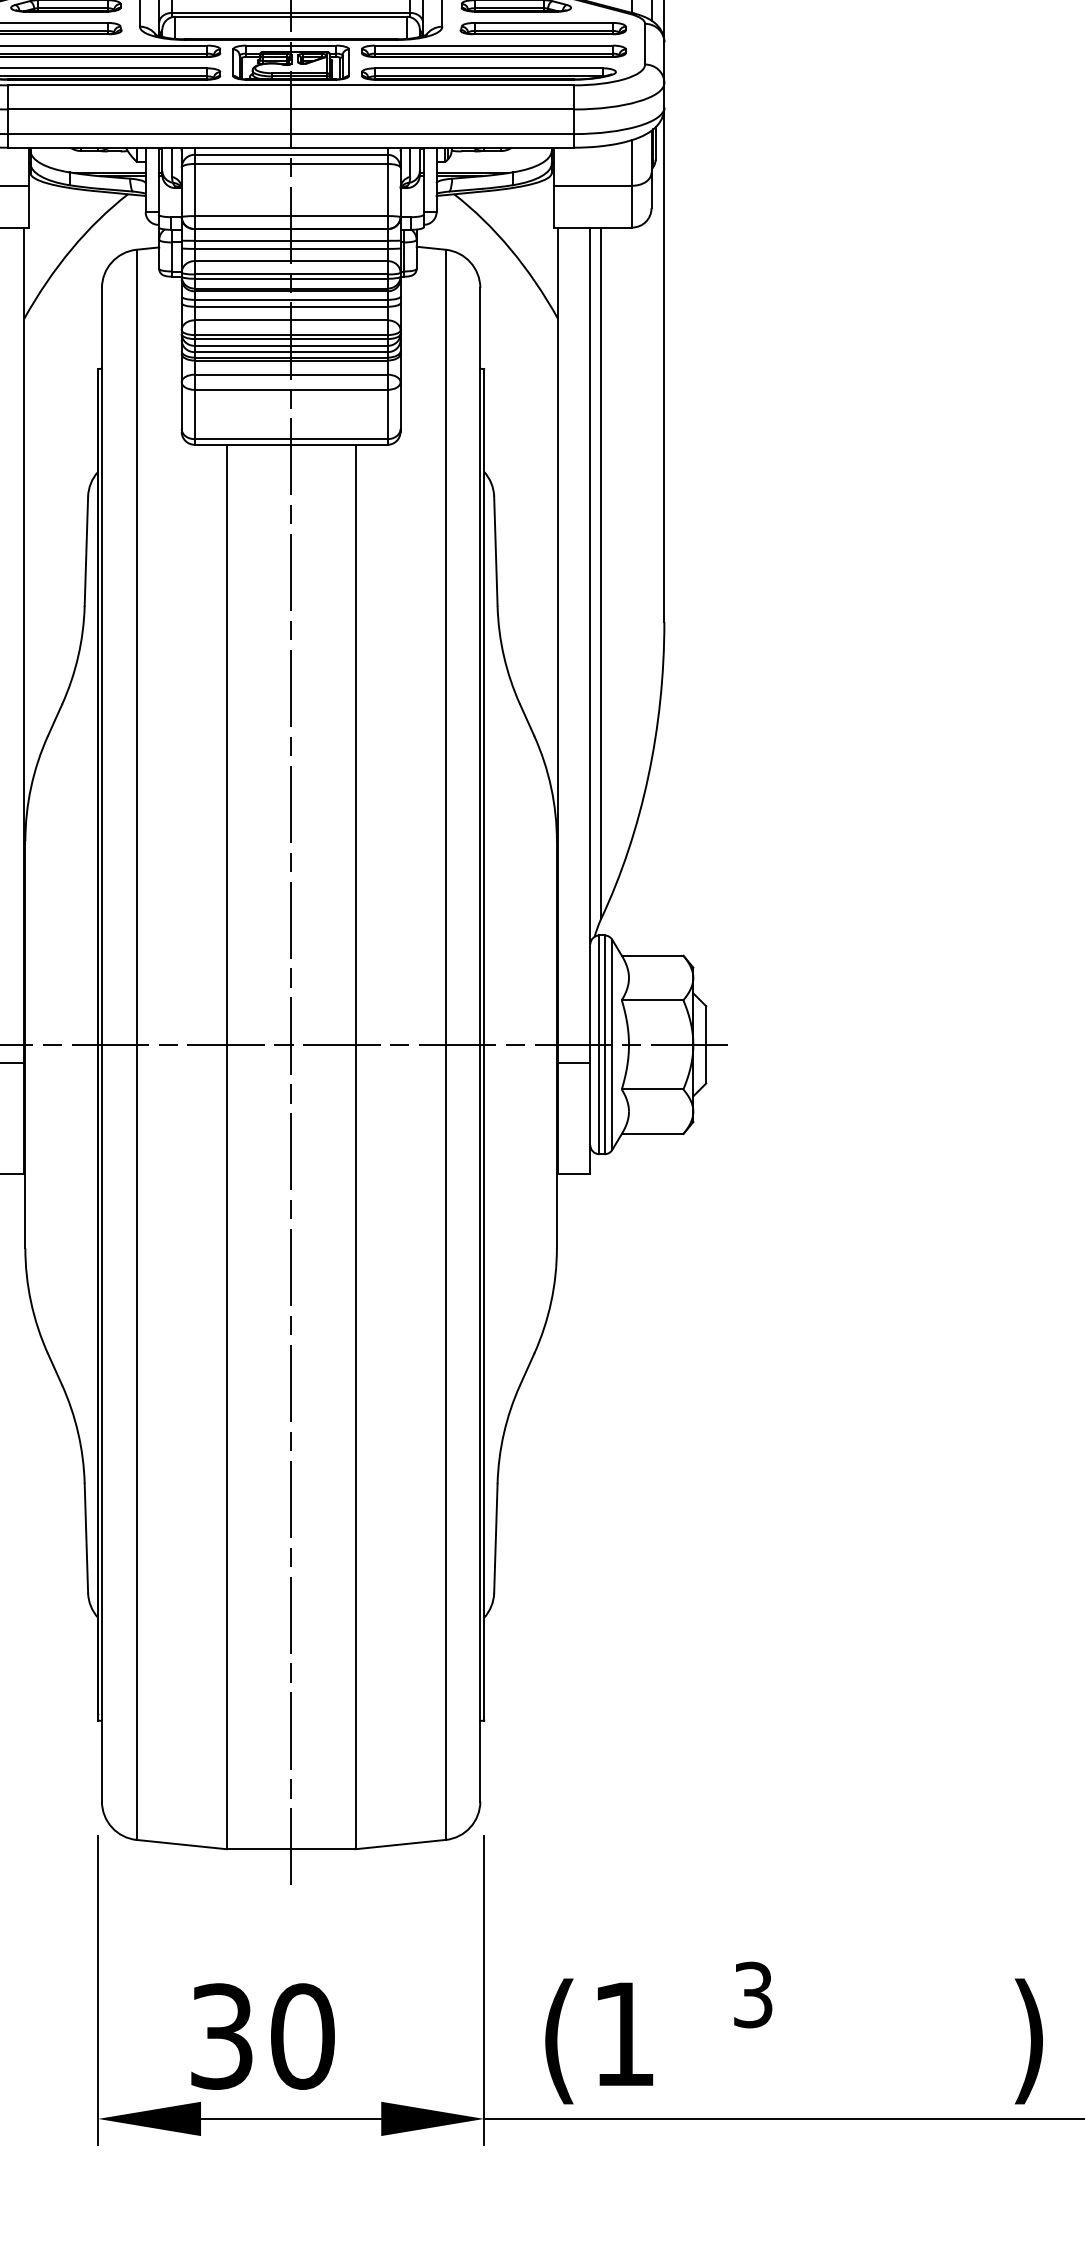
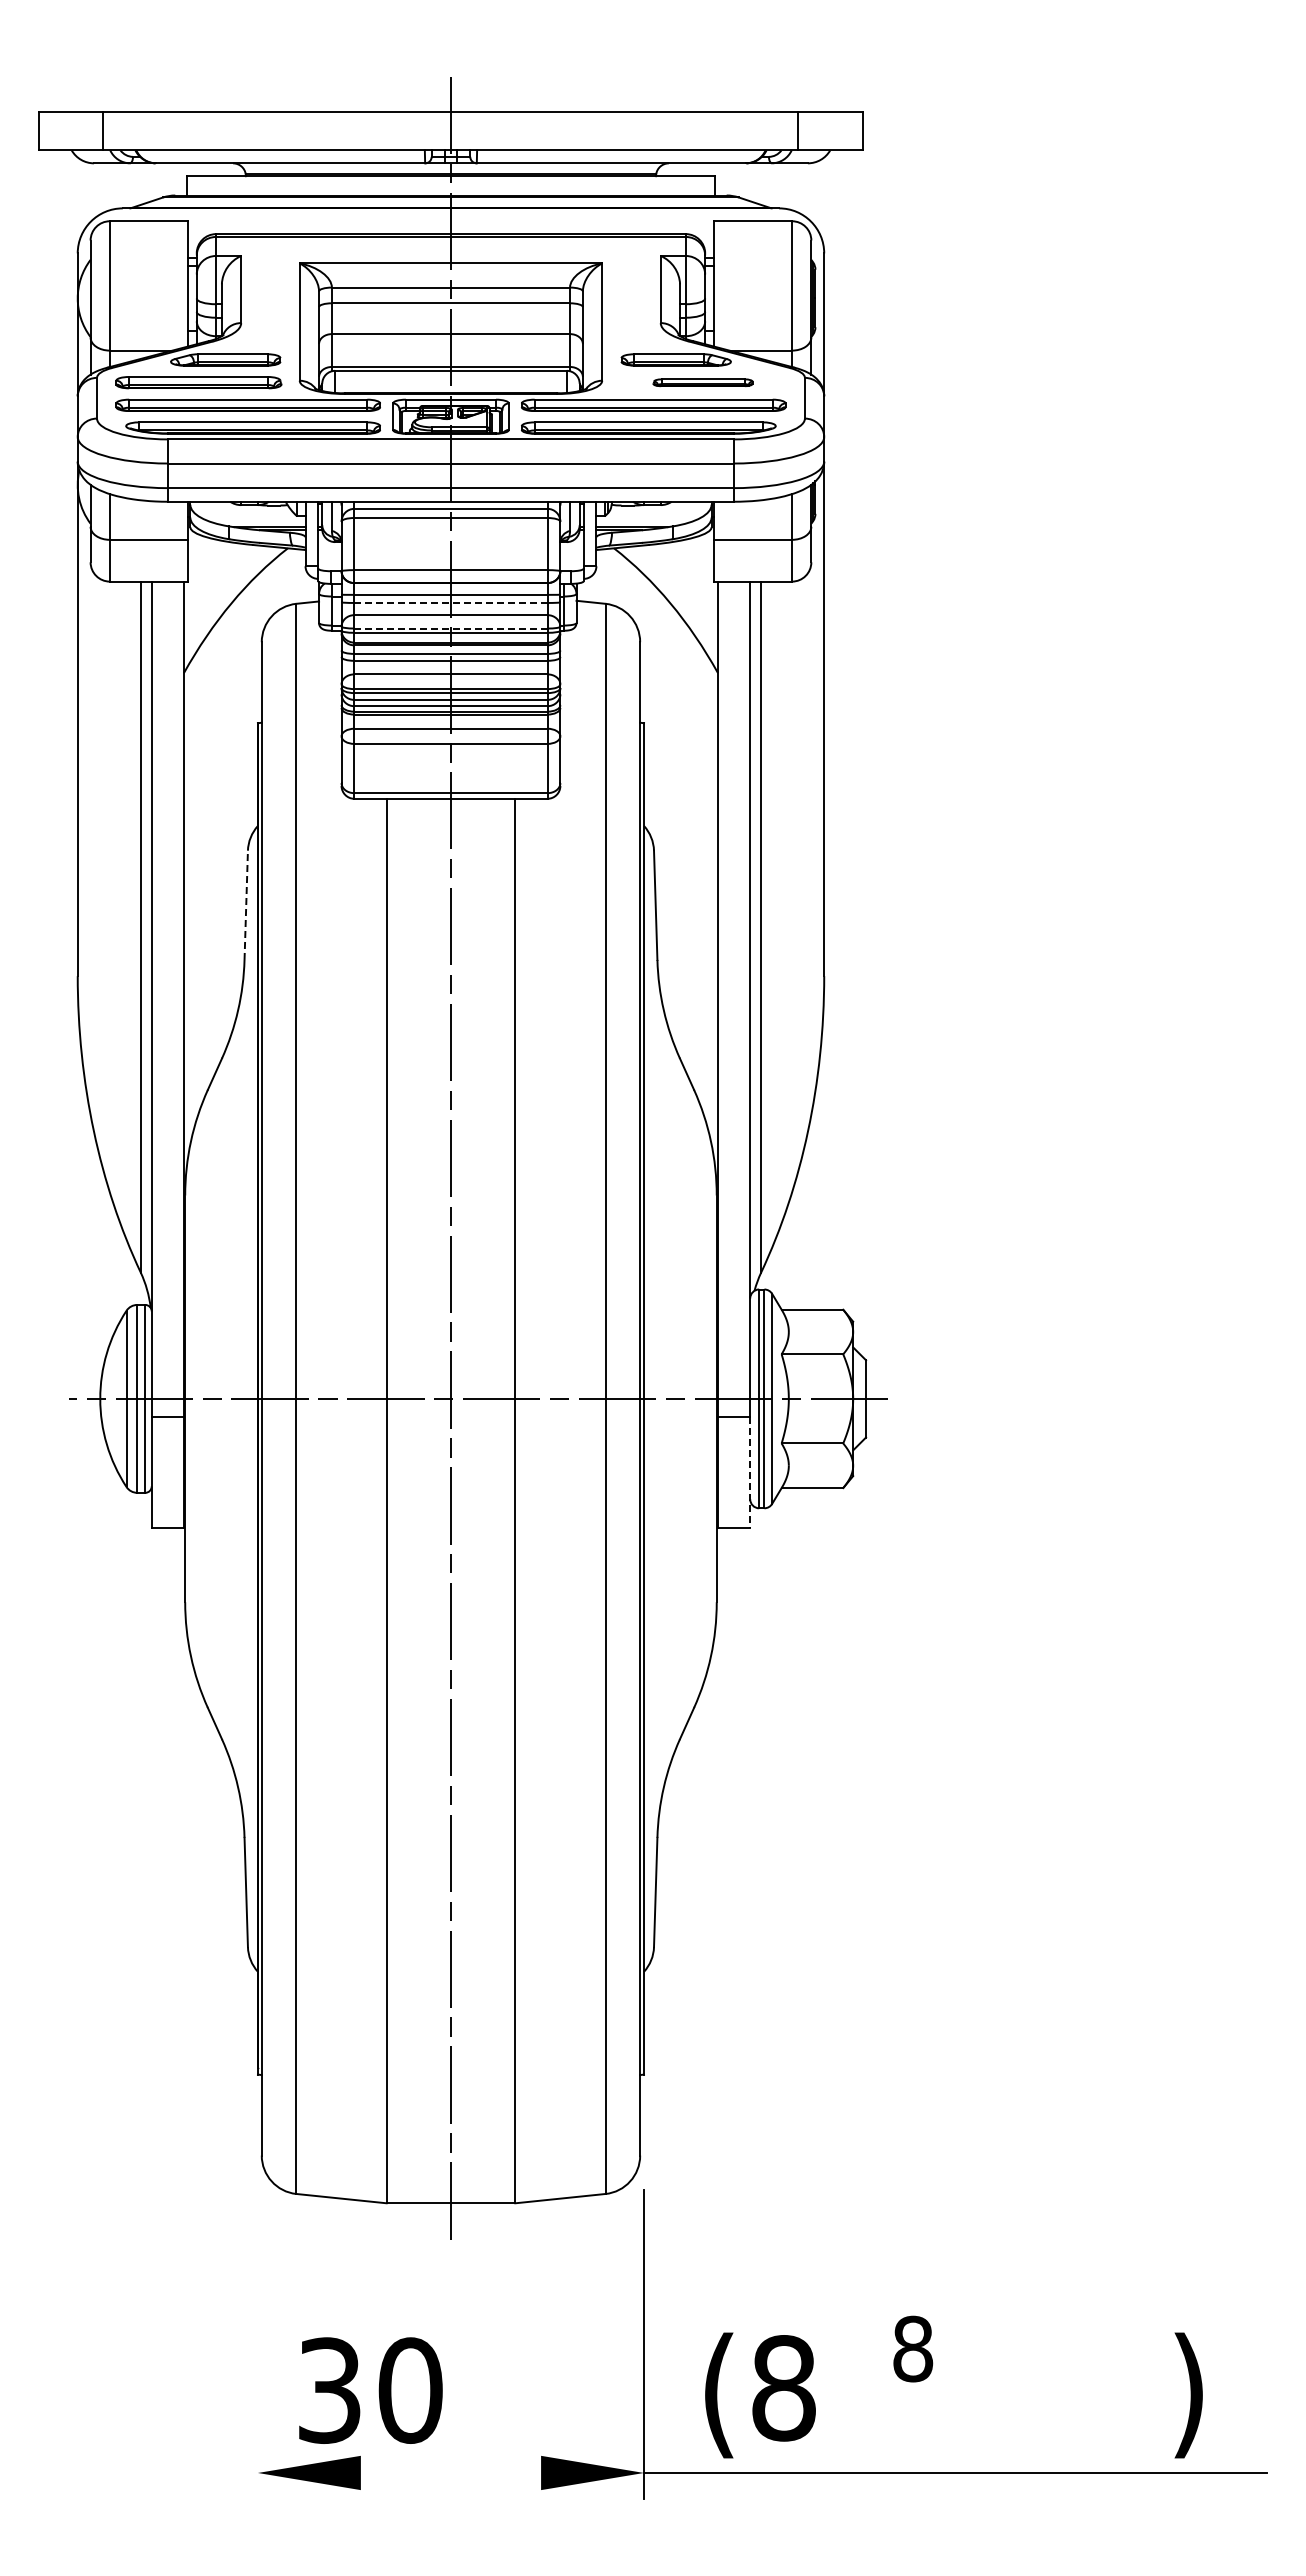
part: (542, 28) -> (702, 382), size x0.6
line: (290, 248) -> (450, 602), solid -> dashed
line: (290, 274) -> (450, 628), solid -> dashed
line: (86, 551) -> (246, 905), solid -> dashed
line: (590, 1118) -> (750, 1472), solid -> dashed
line: (97, 1990) -> (257, 2344), removed
text: (753, 1994) -> (913, 2348), 3 -> 8
text: (623, 2034) -> (783, 2388), (1 -> (8
text: (262, 2036) -> (370, 2390), moved
line: (290, 2118) -> (450, 2472), removed

